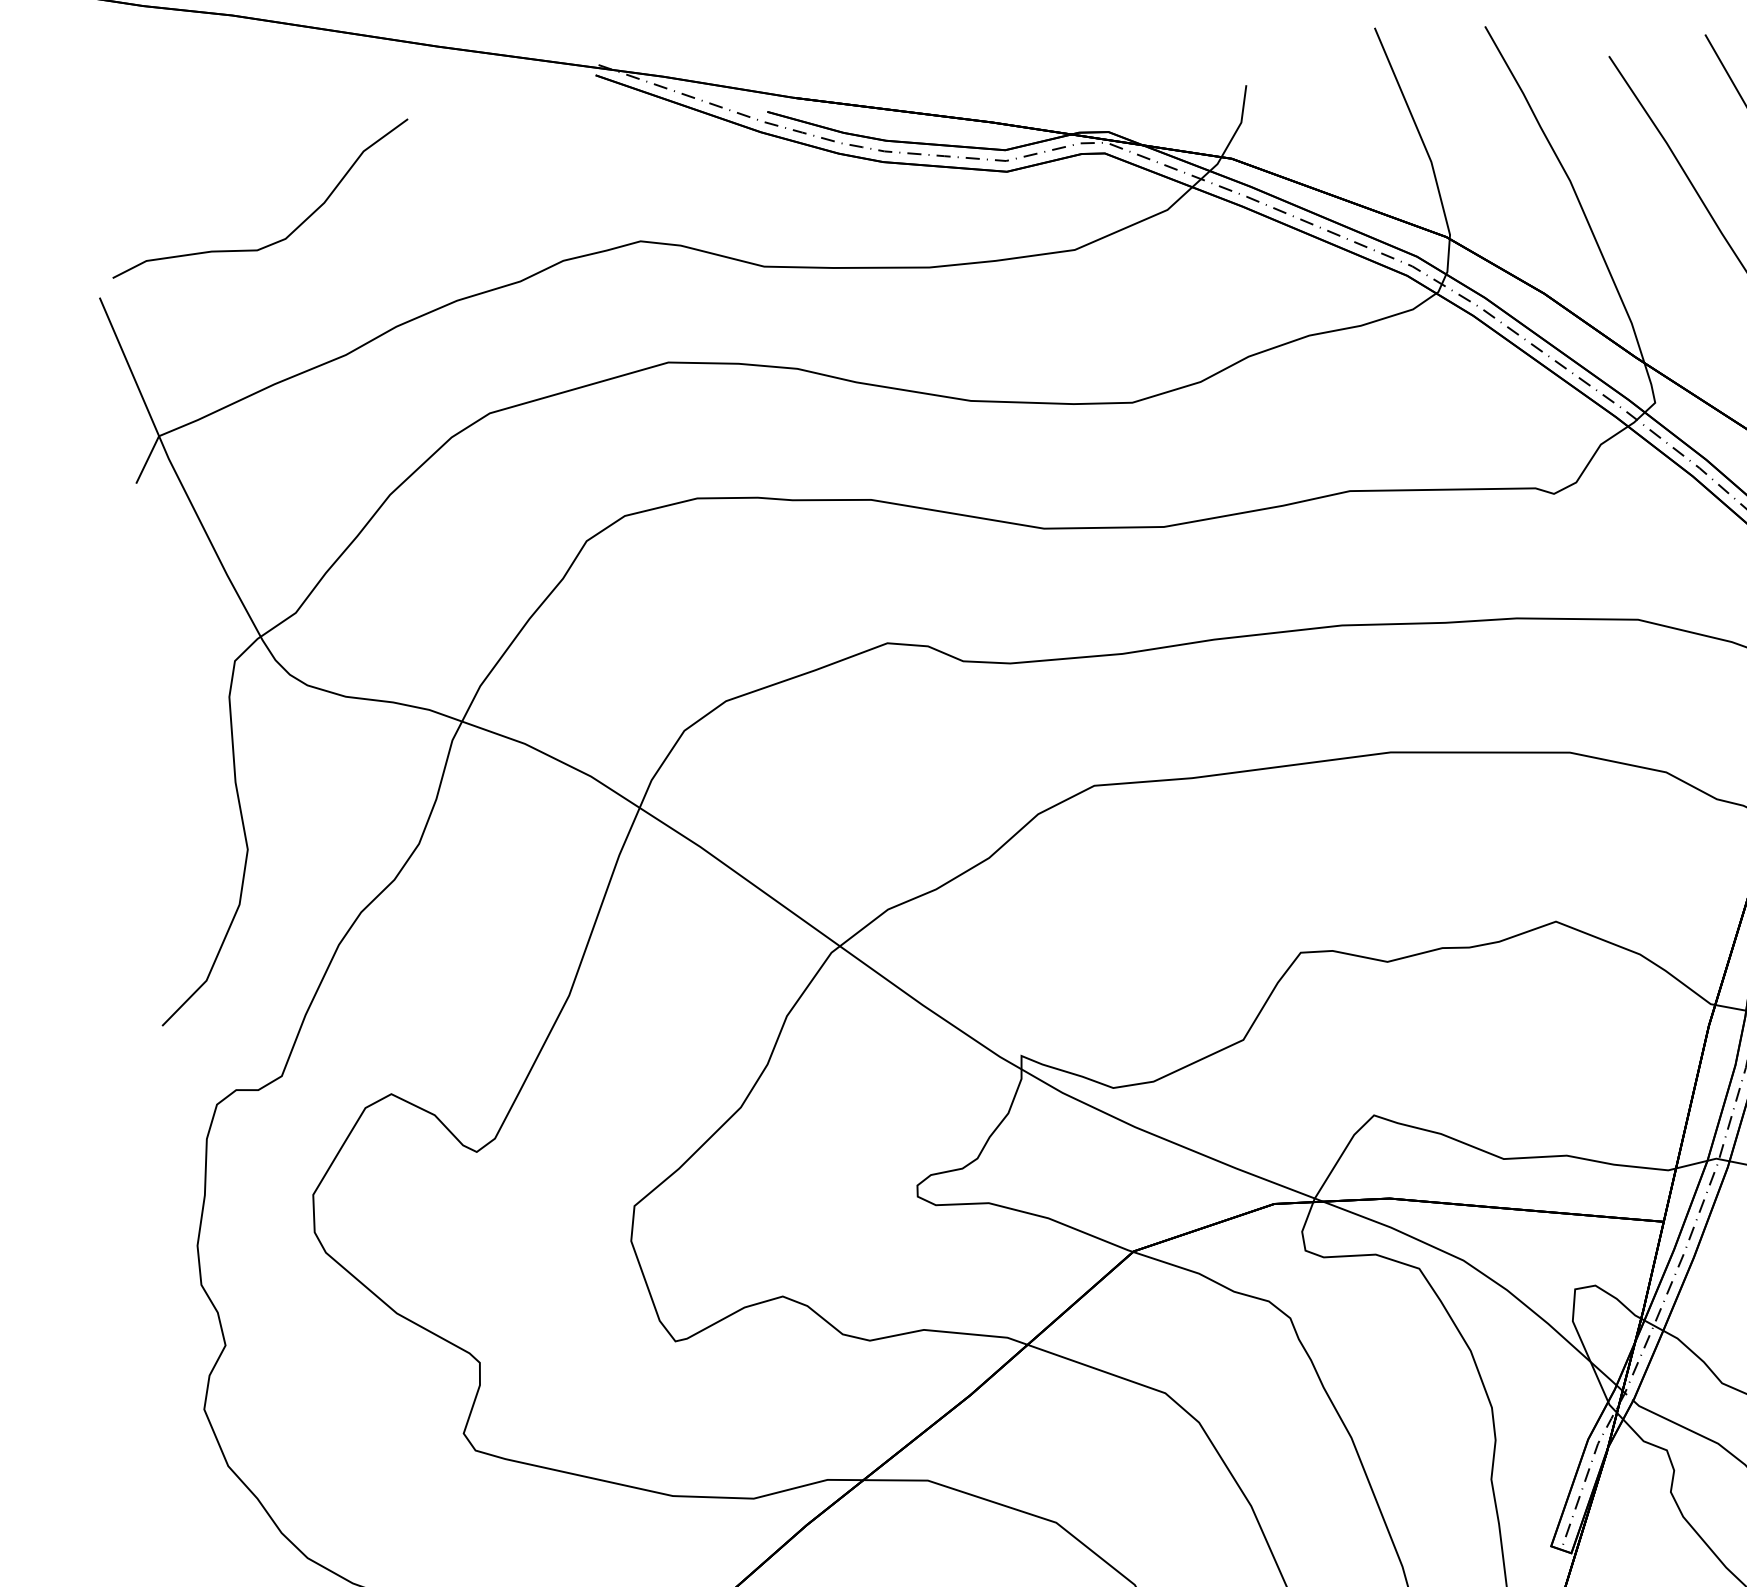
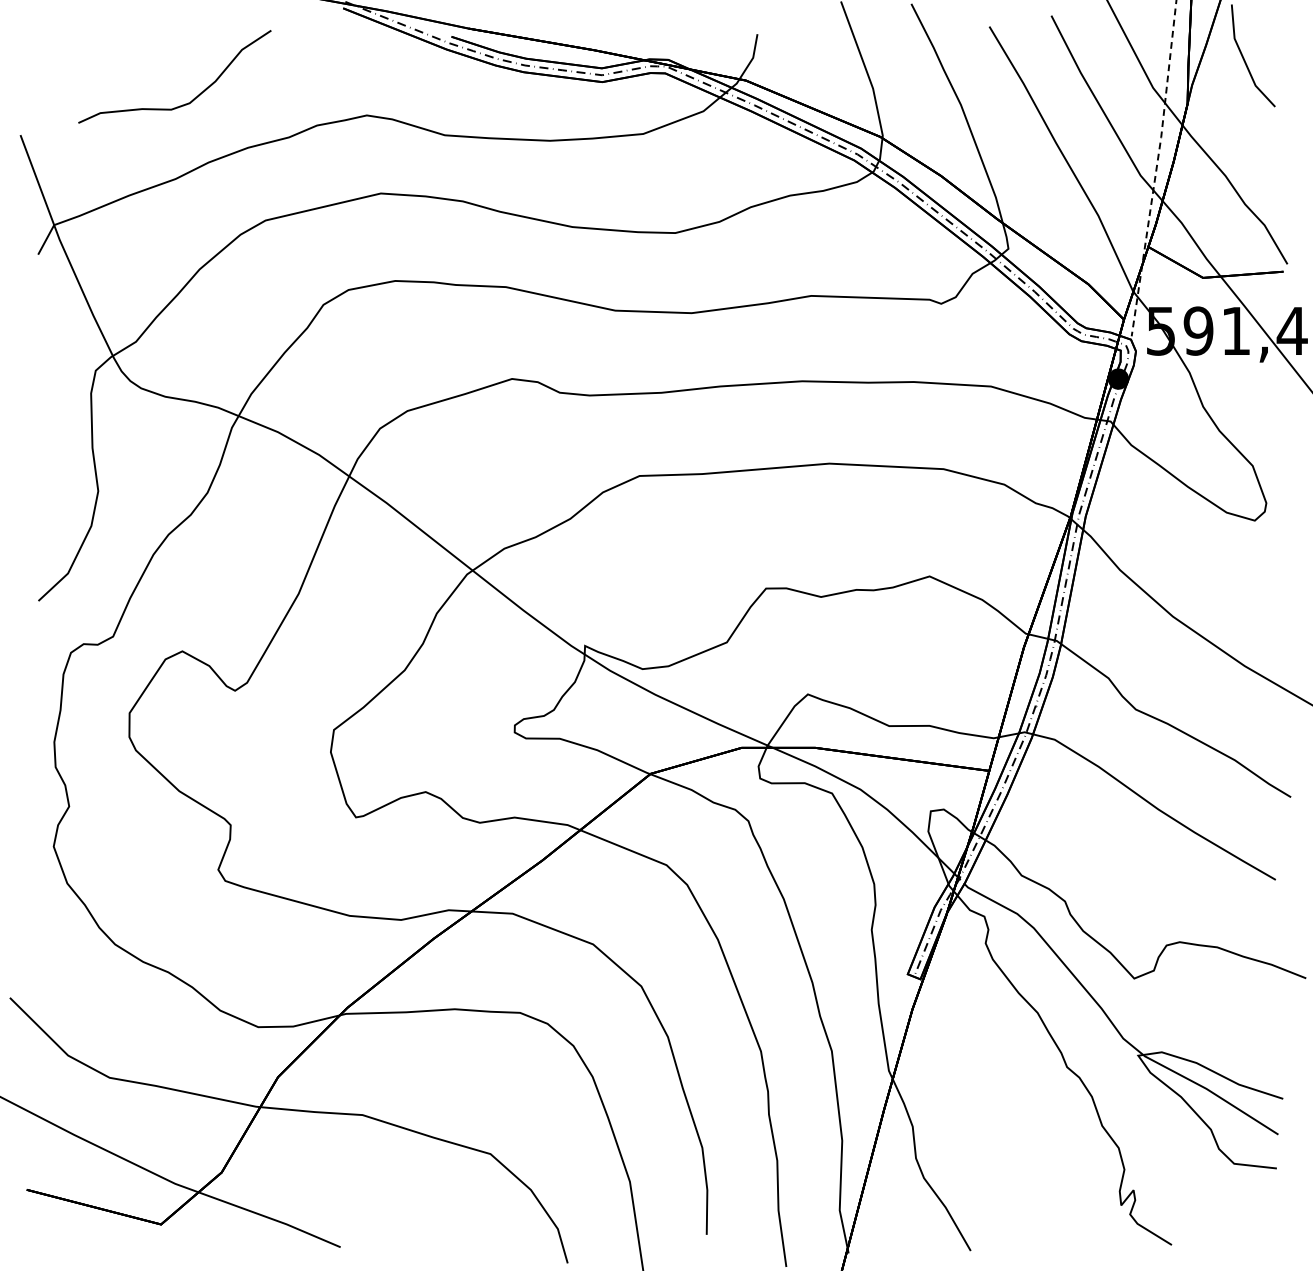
curve: (292, 229) -> (194, 97), moved

